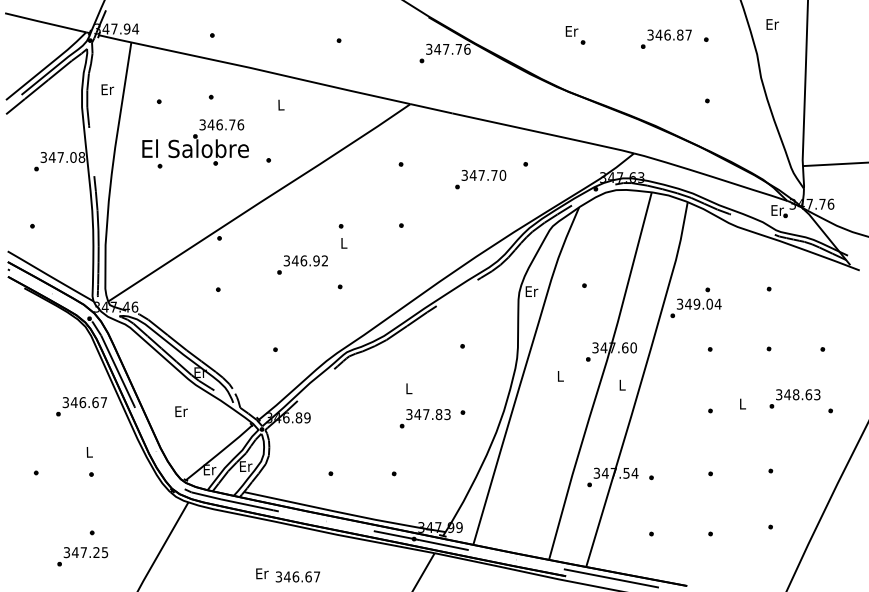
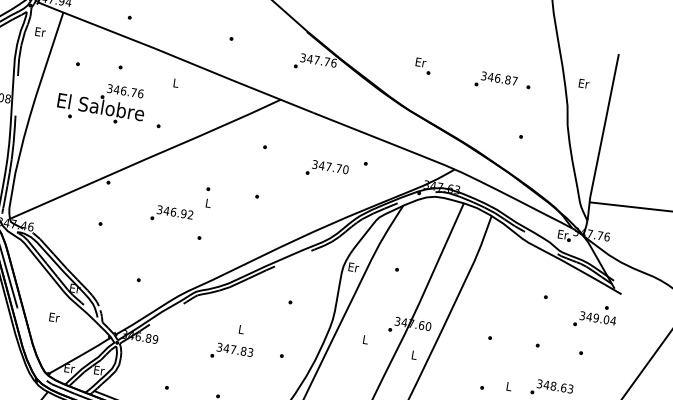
text: (107, 89) -> (40, 32), moved
text: (695, 302) -> (595, 316), moved
text: (424, 418) -> (231, 352), moved

